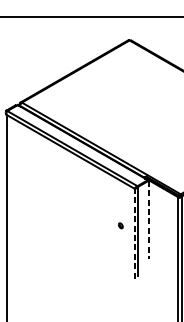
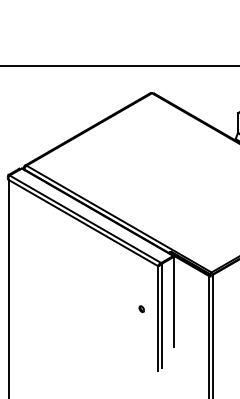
line: (148, 220) -> (174, 302), dashed -> solid
line: (134, 232) -> (157, 317), dashed -> solid

